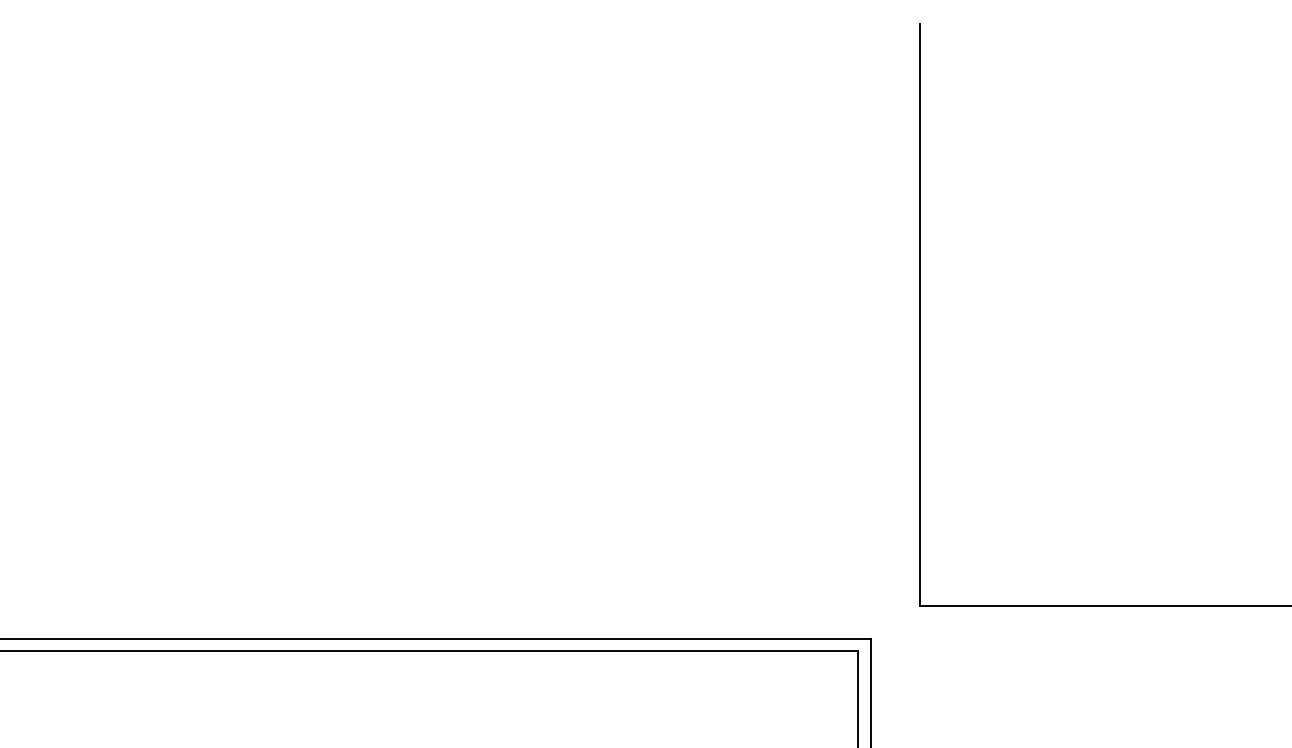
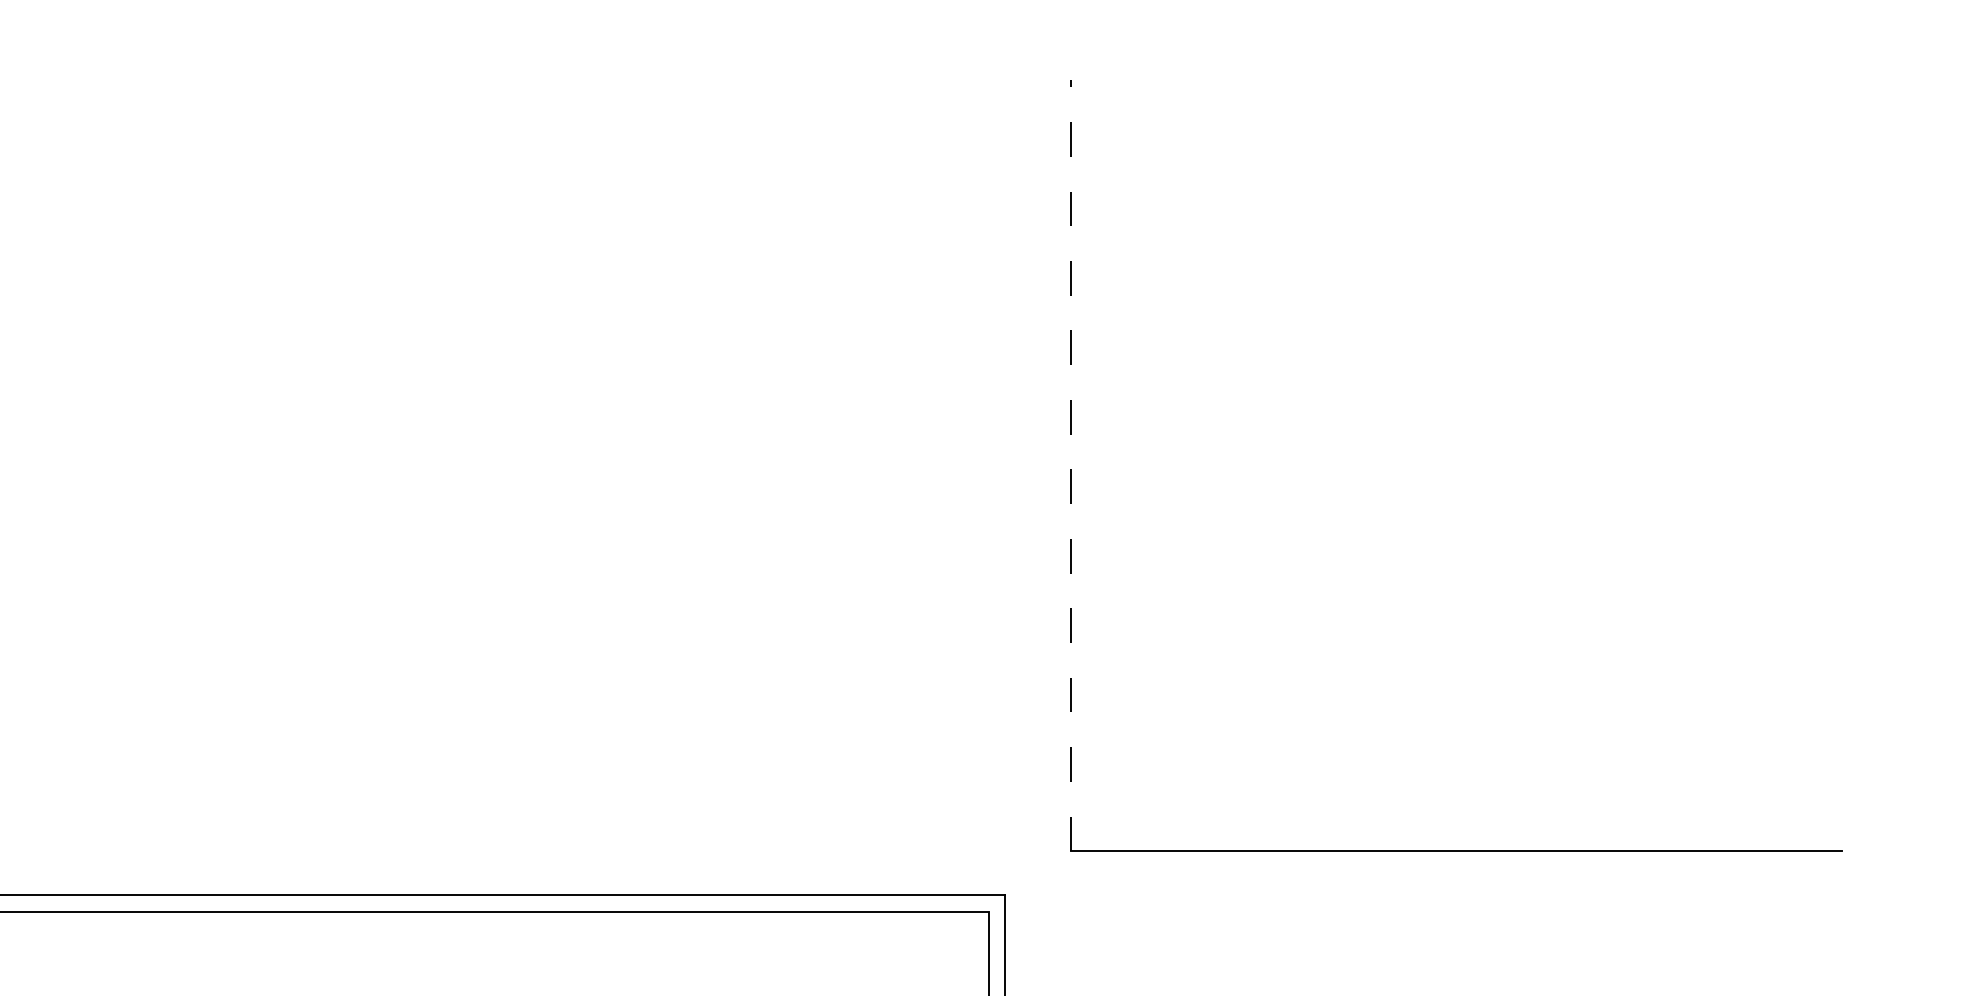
line: (920, 314) -> (1071, 465), solid -> dashed

